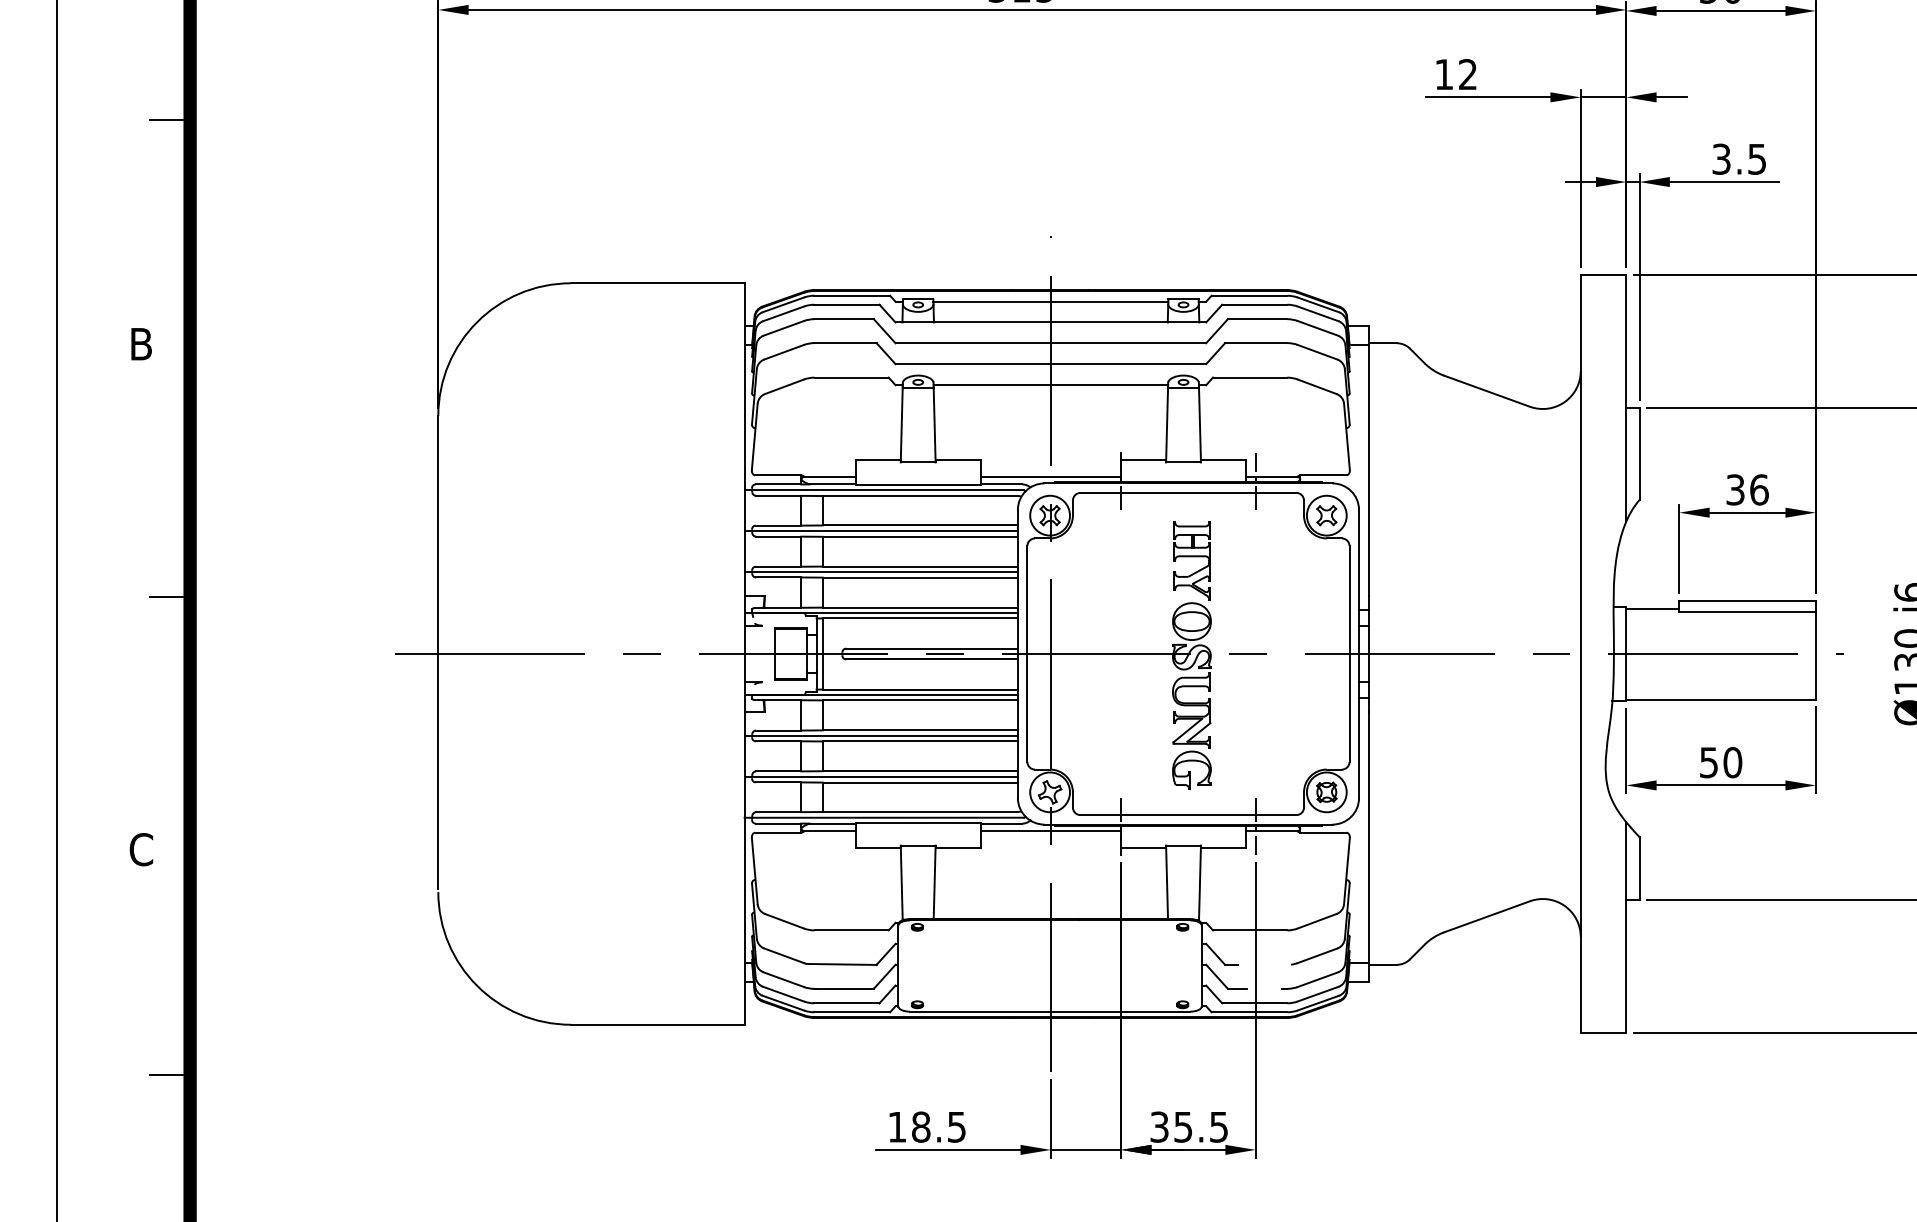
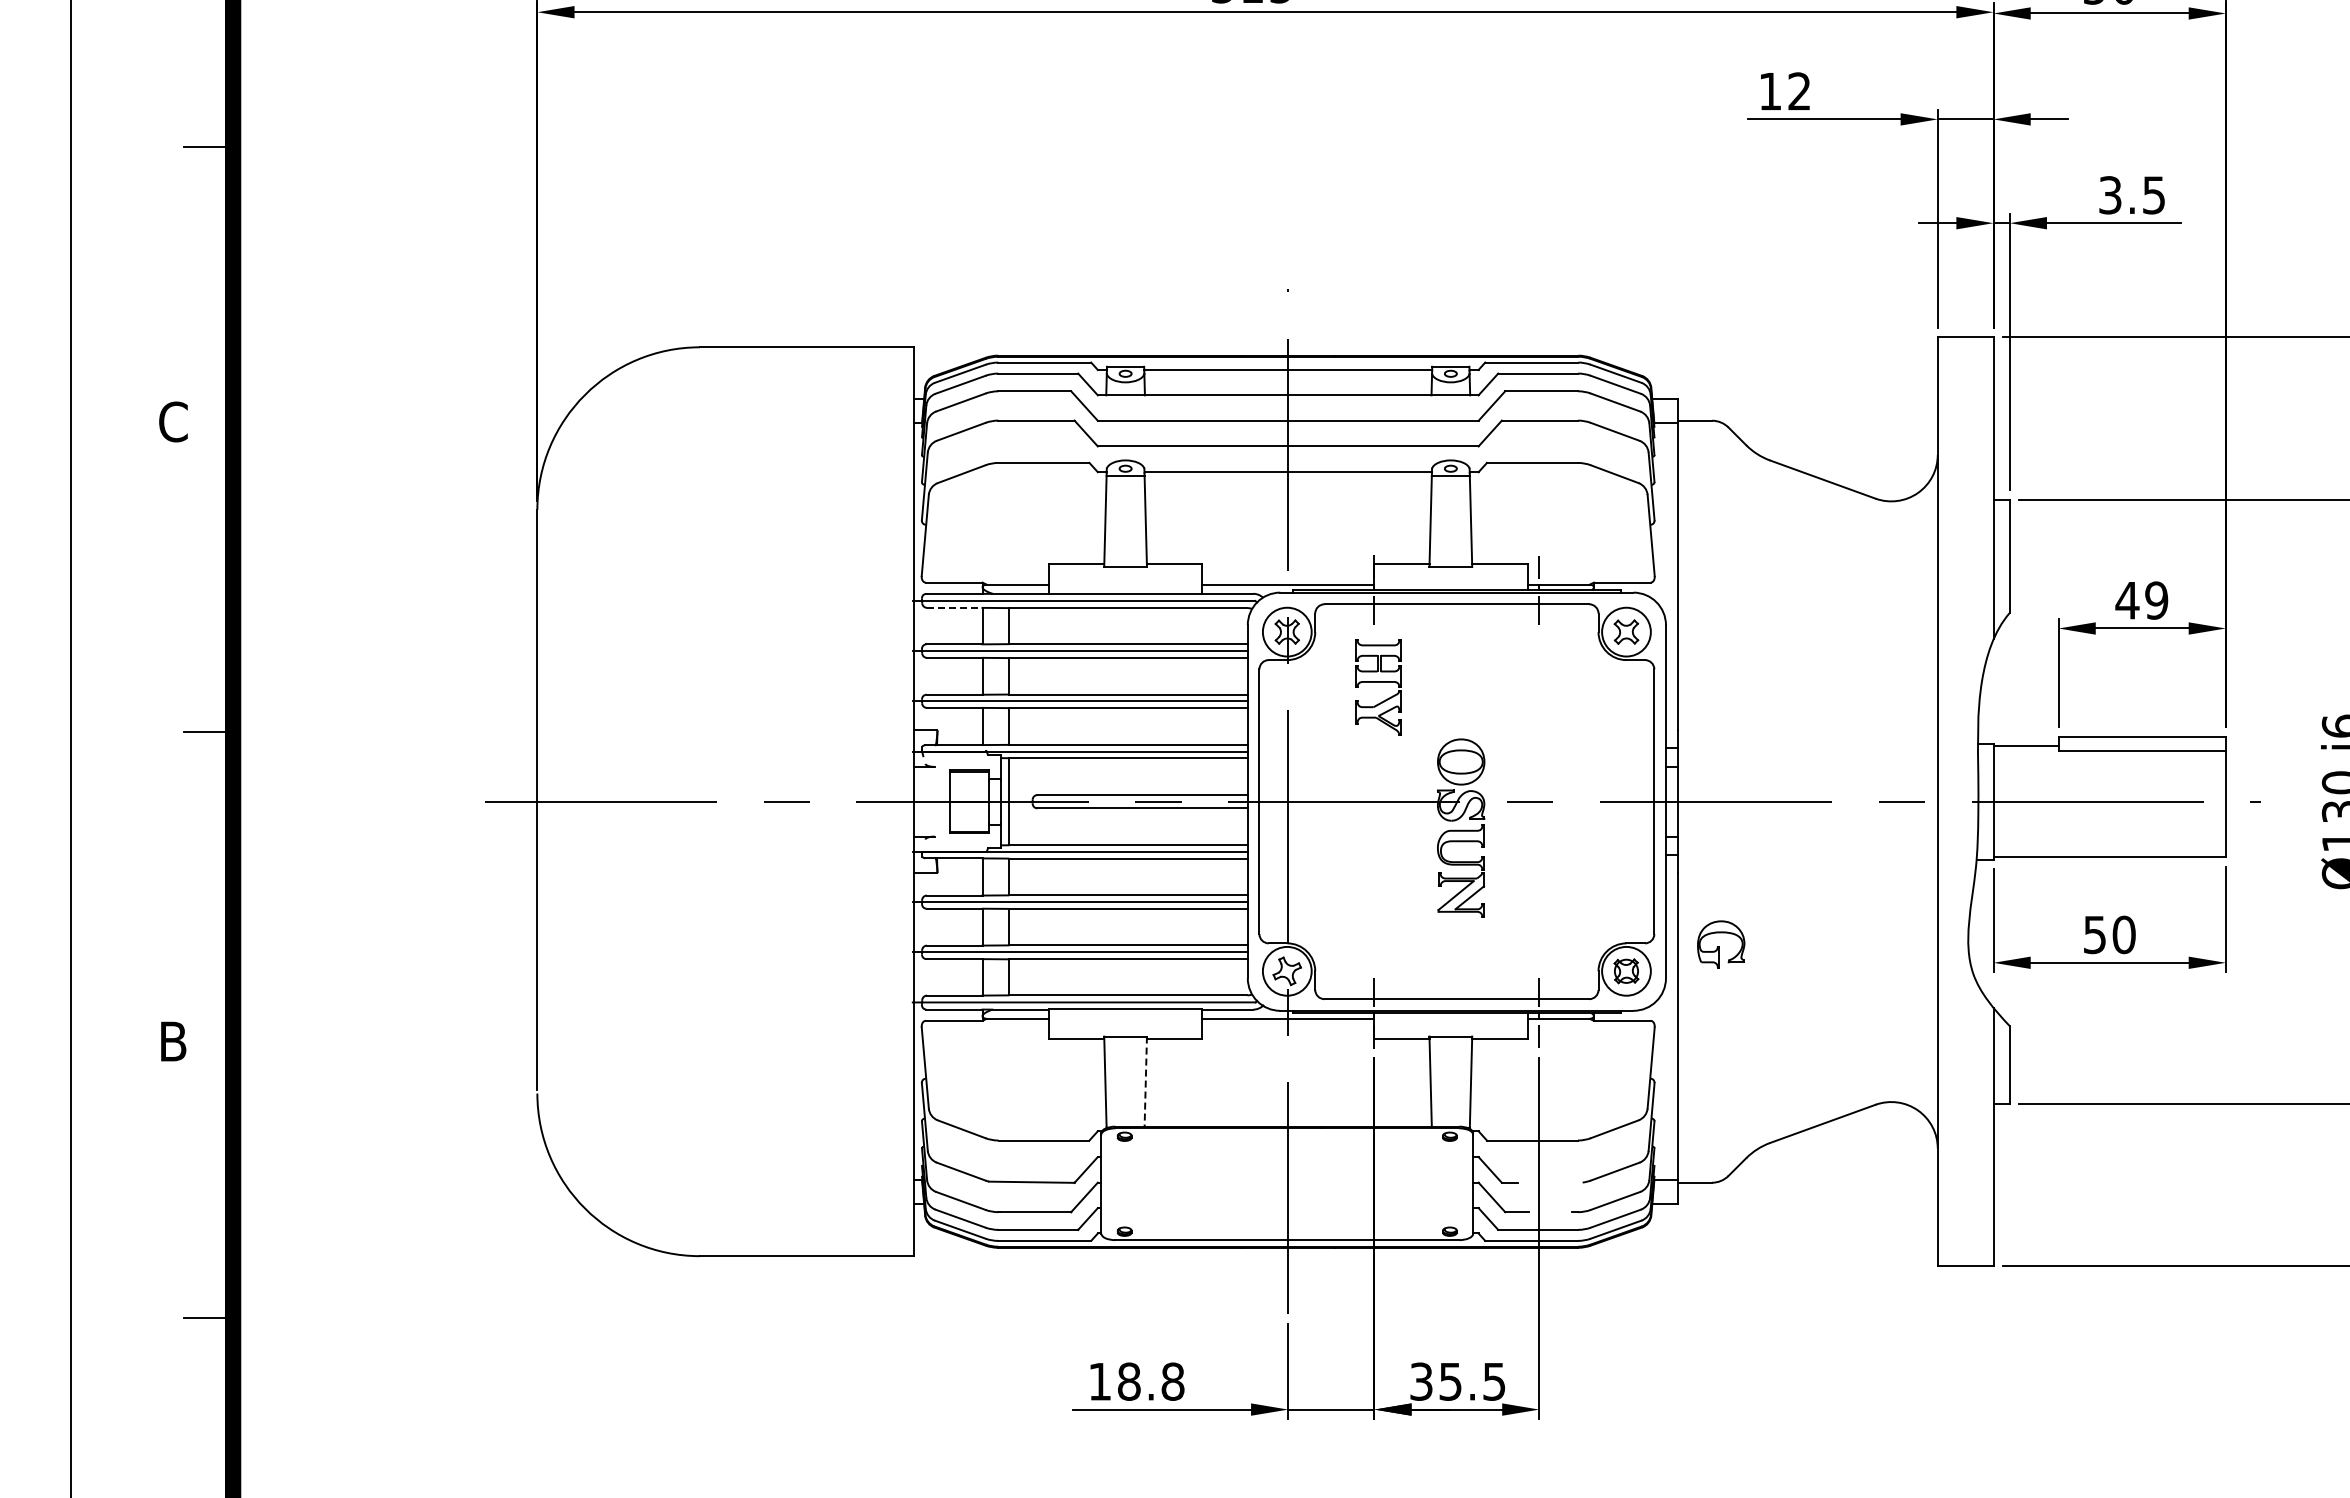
text: (141, 343) -> (173, 421), B -> C
text: (1746, 489) -> (2141, 600), 36 -> 49
line: (778, 495) -> (954, 607), solid -> dashed
part: (1192, 560) -> (1378, 687), moved
part: (1192, 770) -> (1721, 944), moved
text: (141, 849) -> (173, 1041), C -> B
line: (934, 883) -> (1145, 1082), solid -> dashed
text: (956, 1126) -> (1172, 1381), 18.5 -> 18.8

